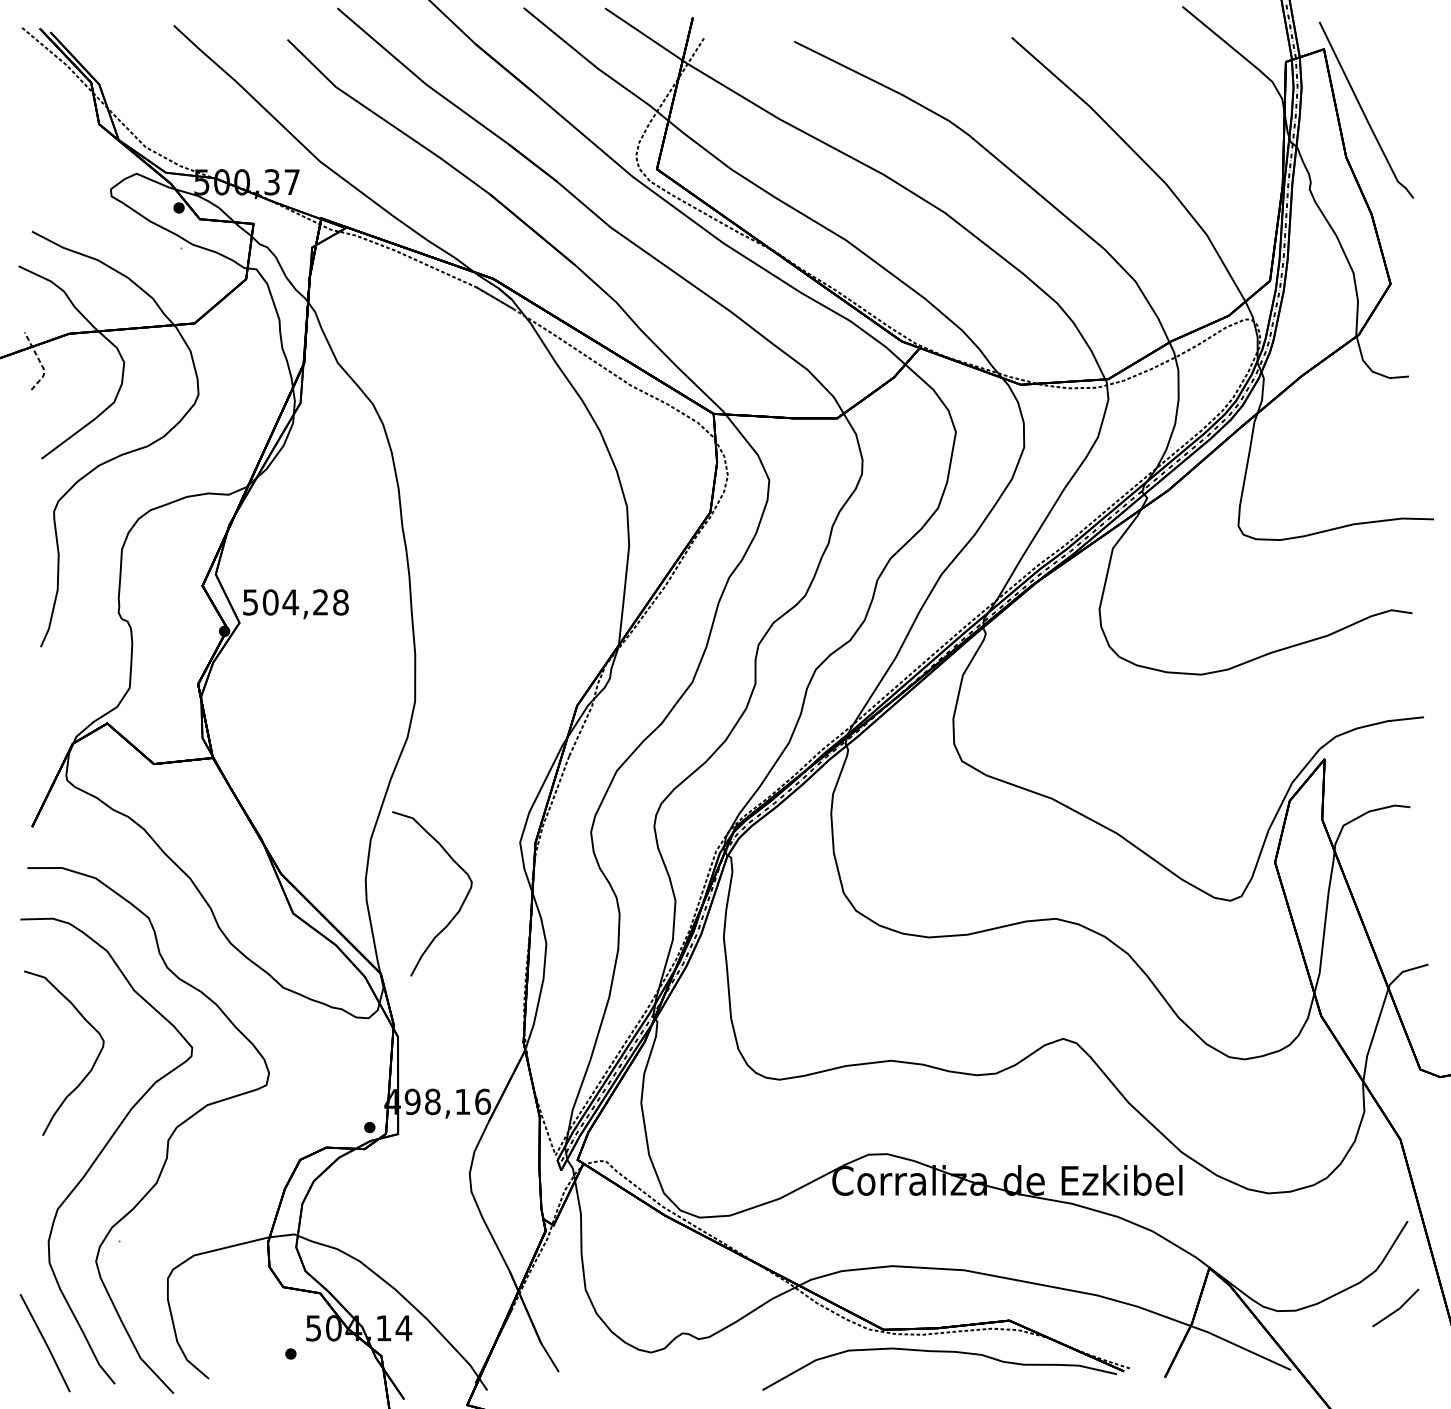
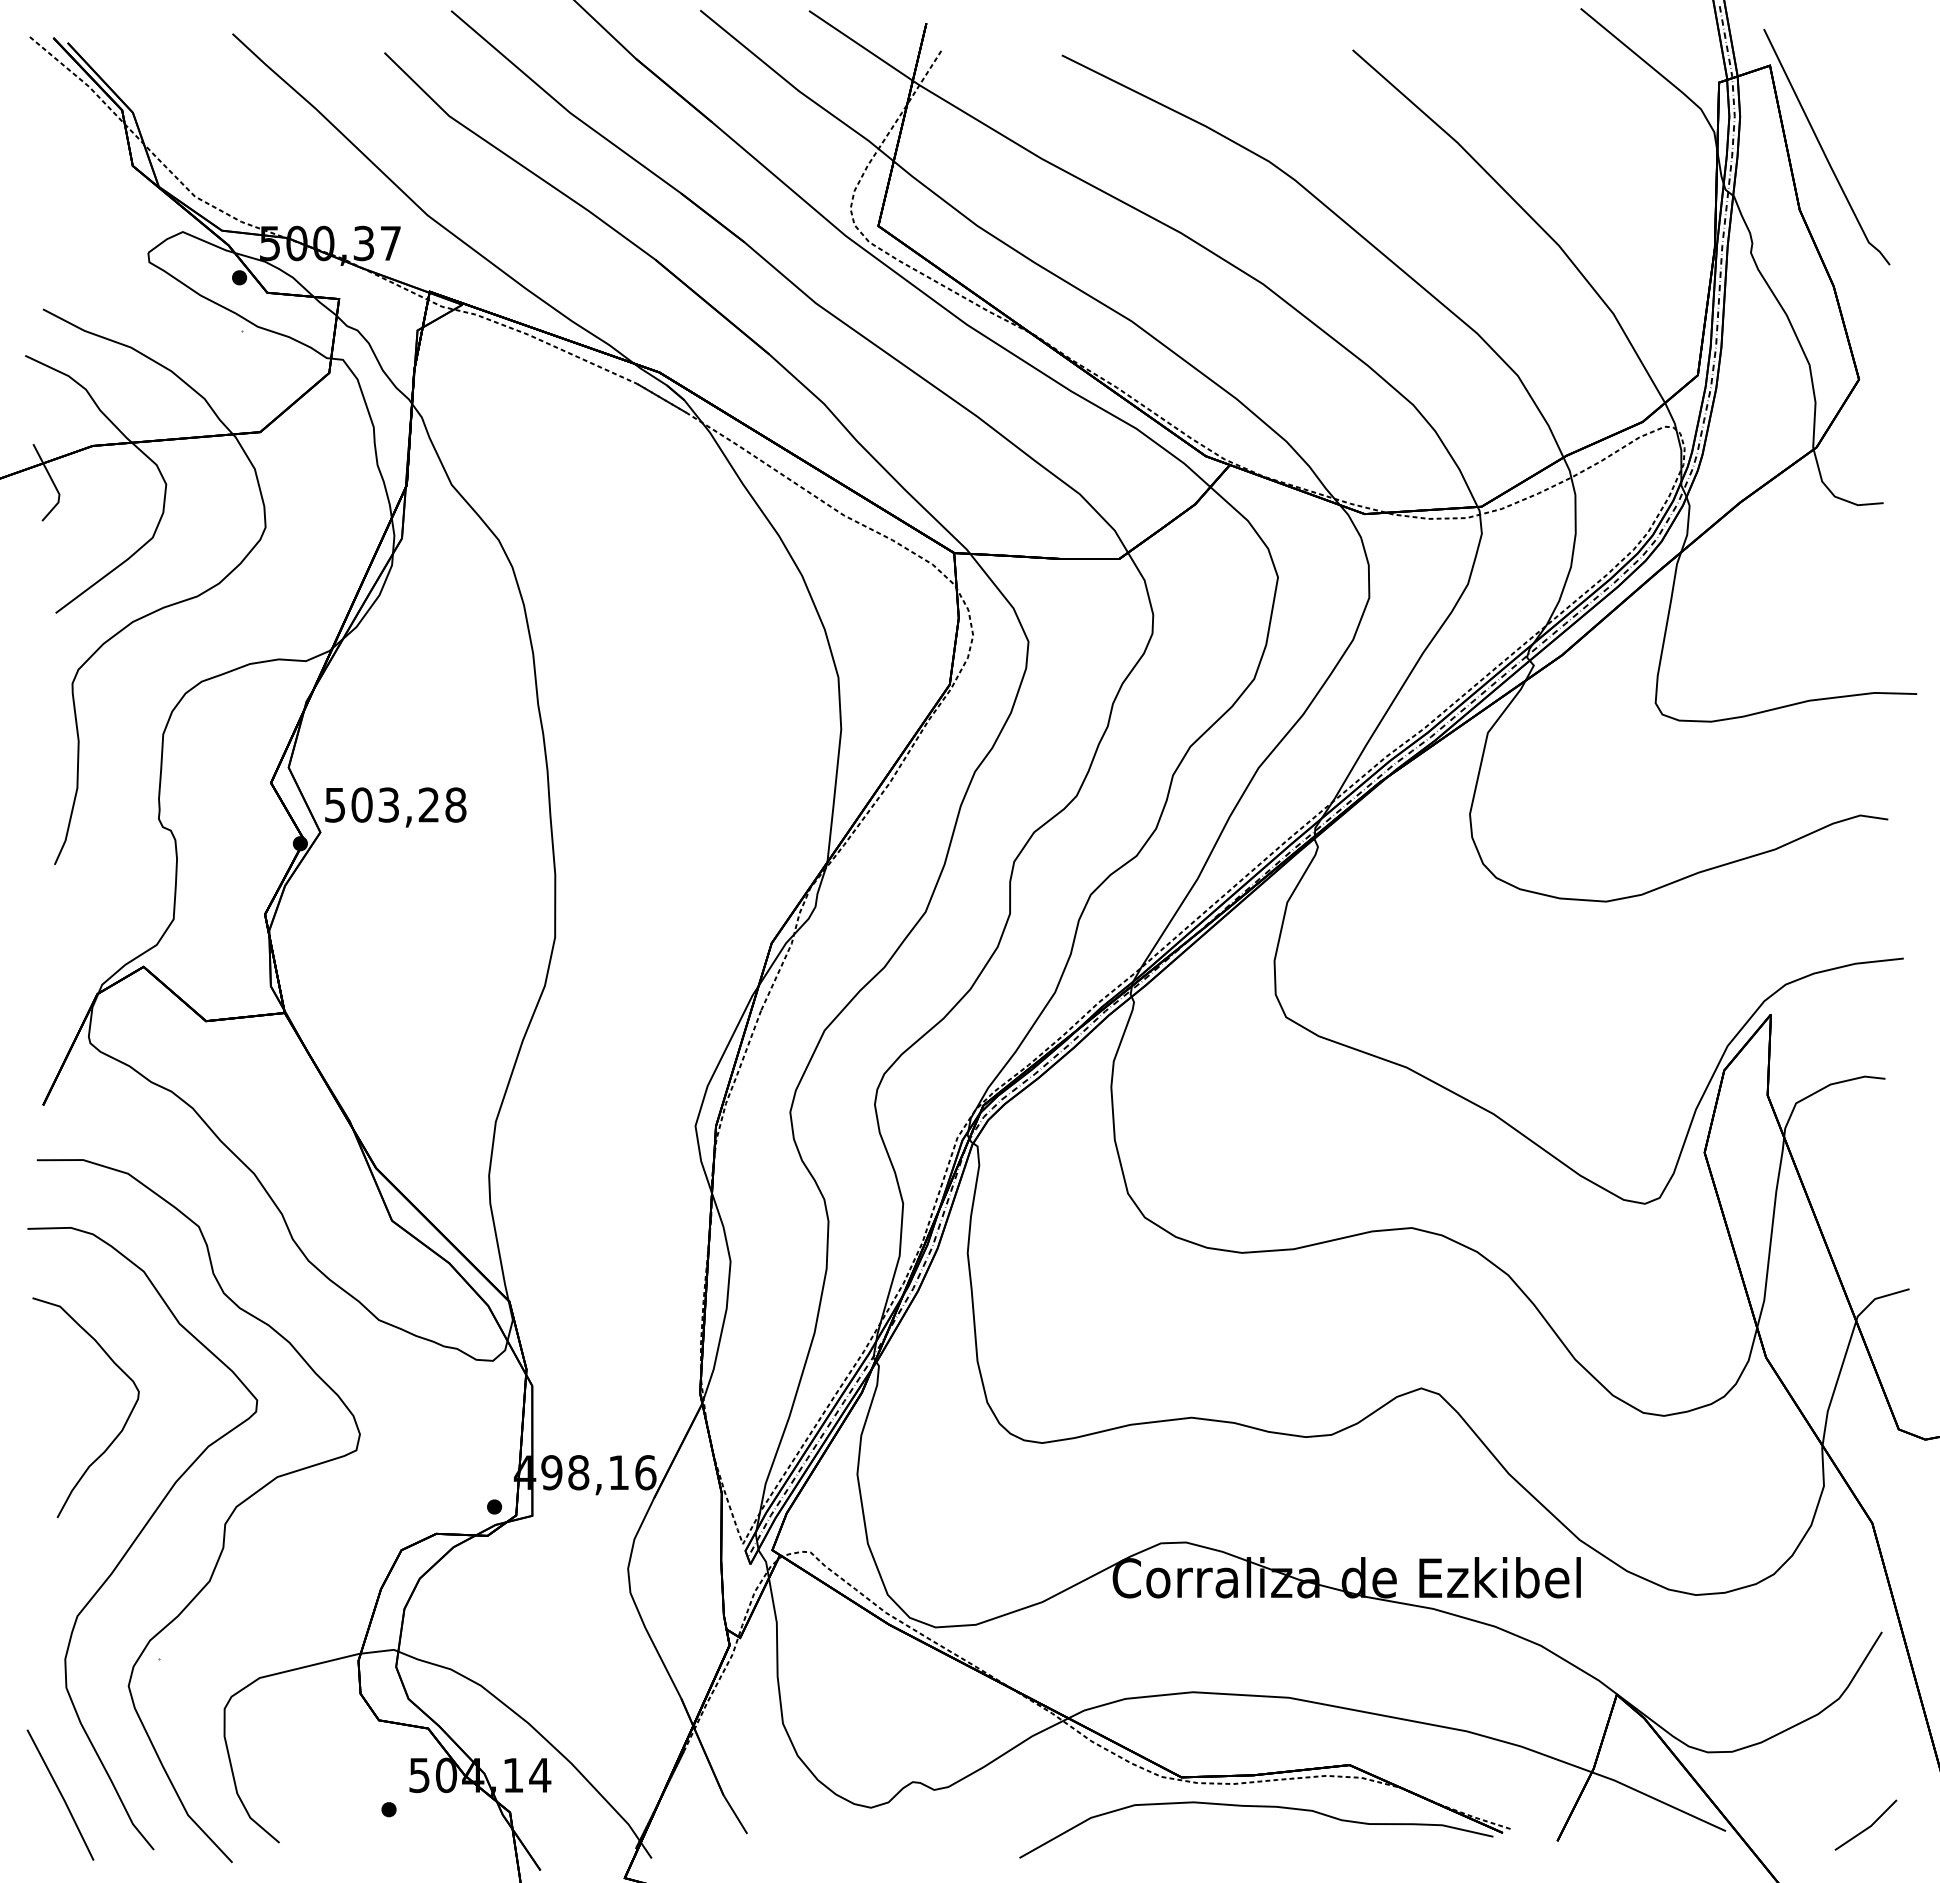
line: (40, 362) -> (54, 484), dashed -> solid
text: (290, 602) -> (388, 804), 504,28 -> 503,28
curve: (455, 914) -> (608, 1222), removed
line: (1397, 1308) -> (1868, 1826), moved

